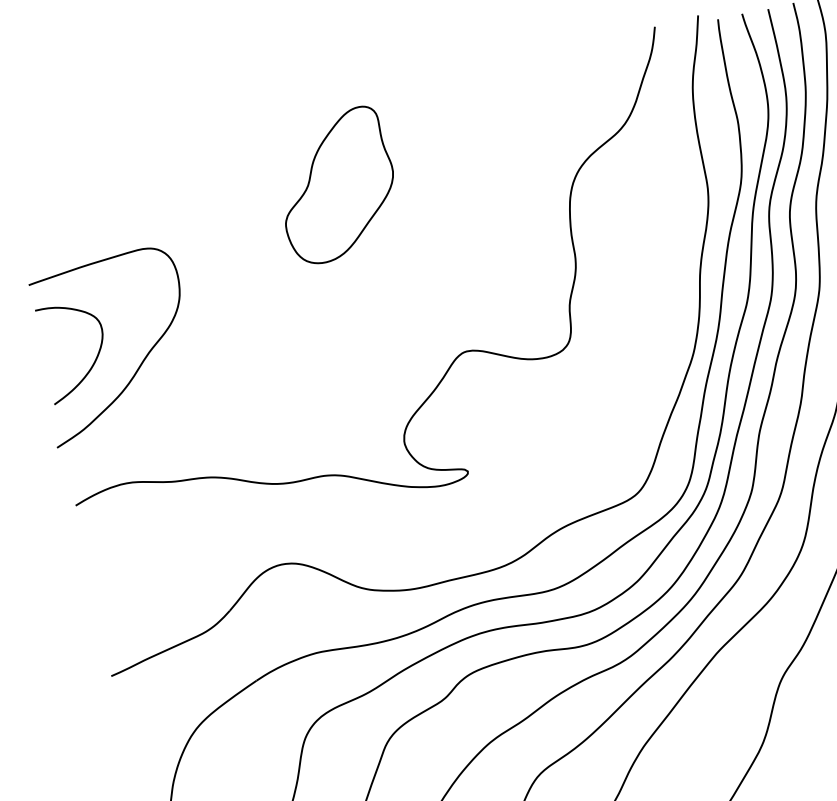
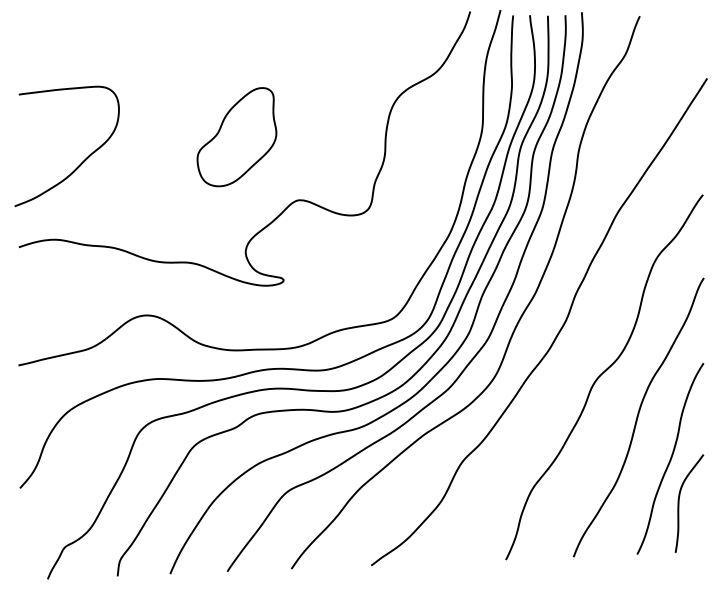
part: (336, 186) -> (236, 137), moved
curve: (92, 361) -> (50, 154), removed

